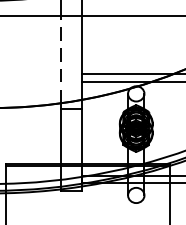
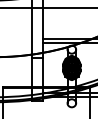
line: (61, 59) -> (32, 31), dashed -> solid

